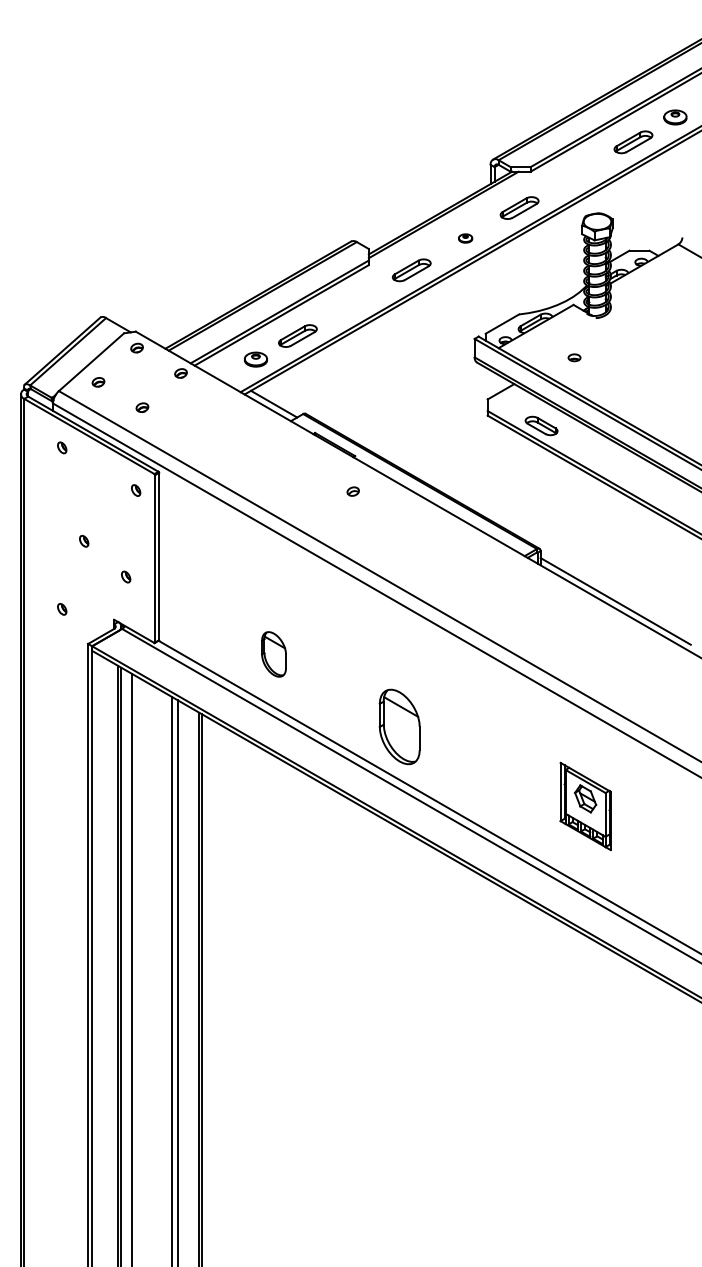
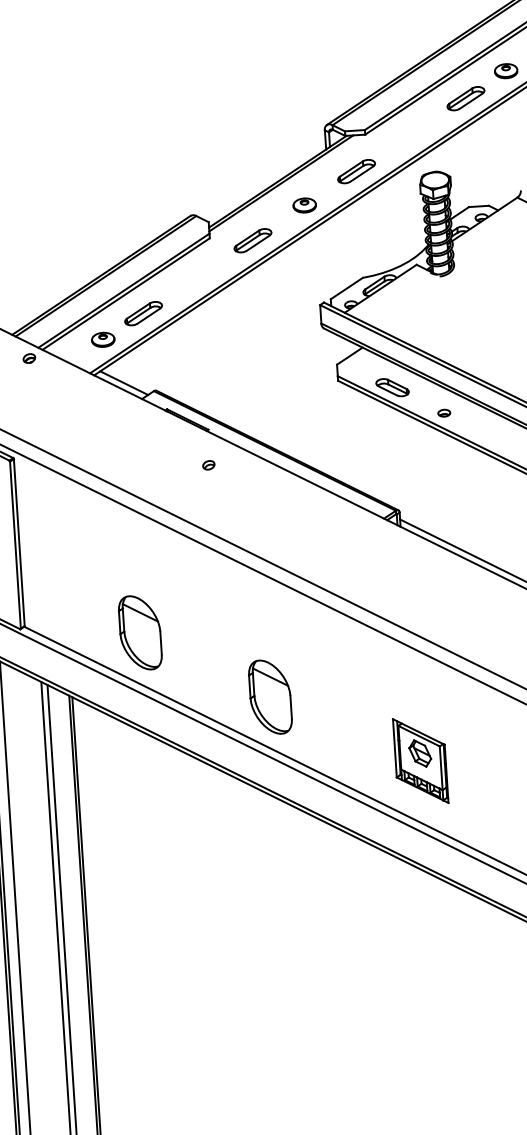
part: (465, 238) -> (304, 205), size x1.67
part: (574, 357) -> (444, 412), moved
part: (273, 654) -> (139, 632), size x1.67
part: (585, 805) -> (420, 760), moved

